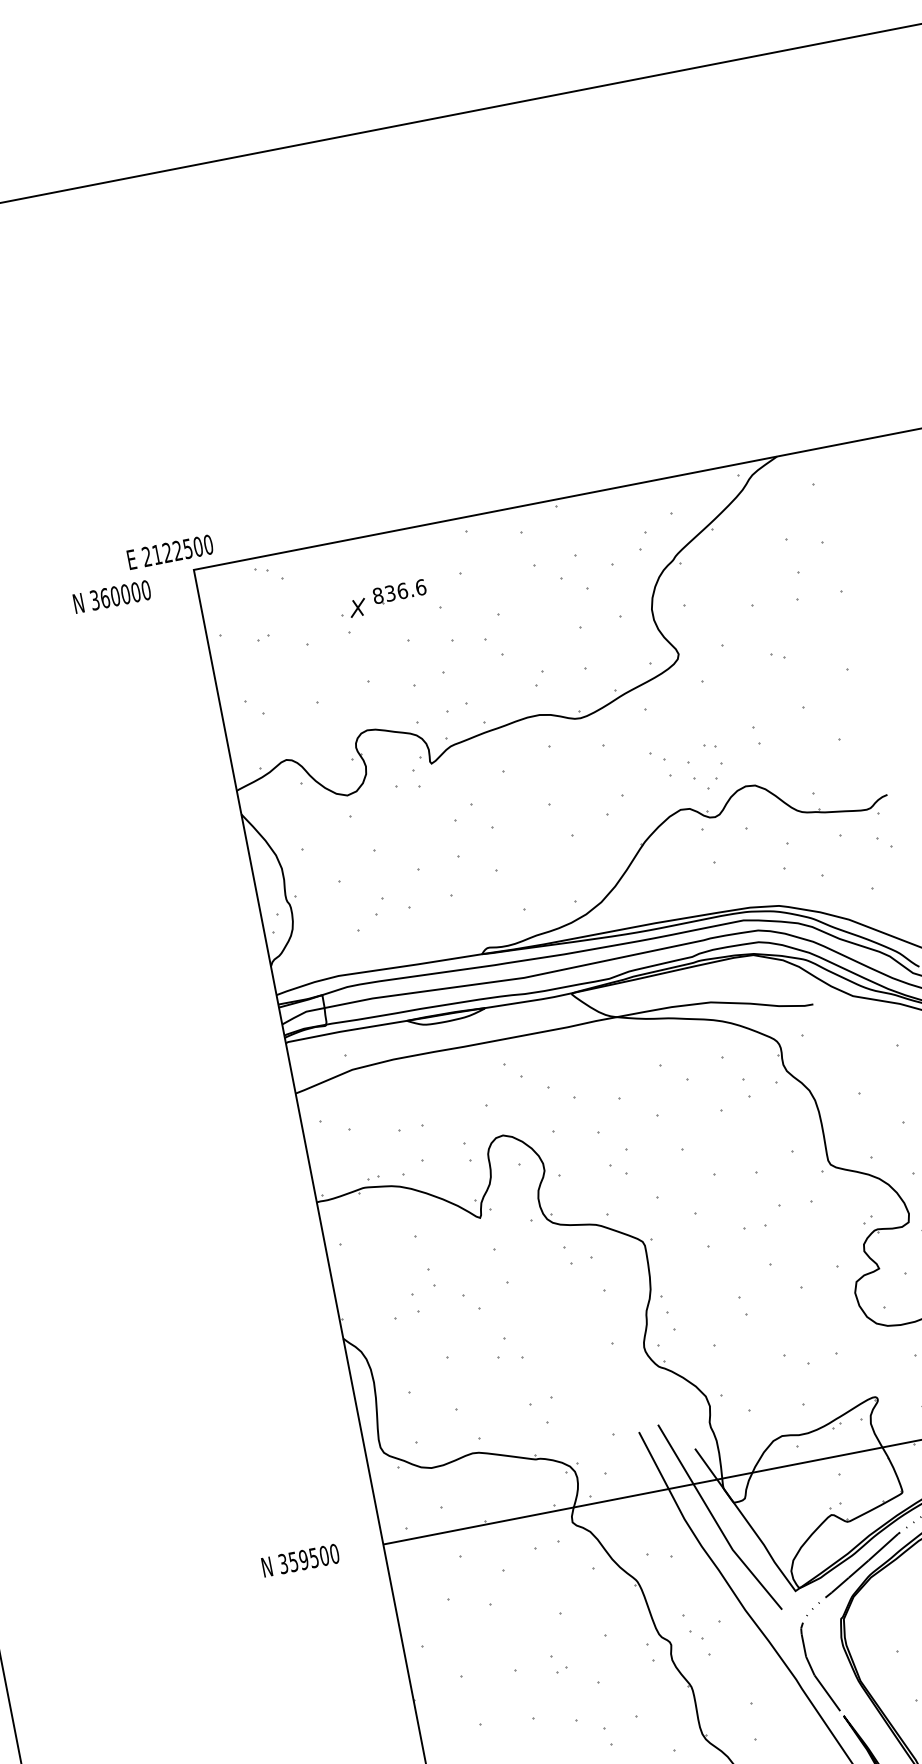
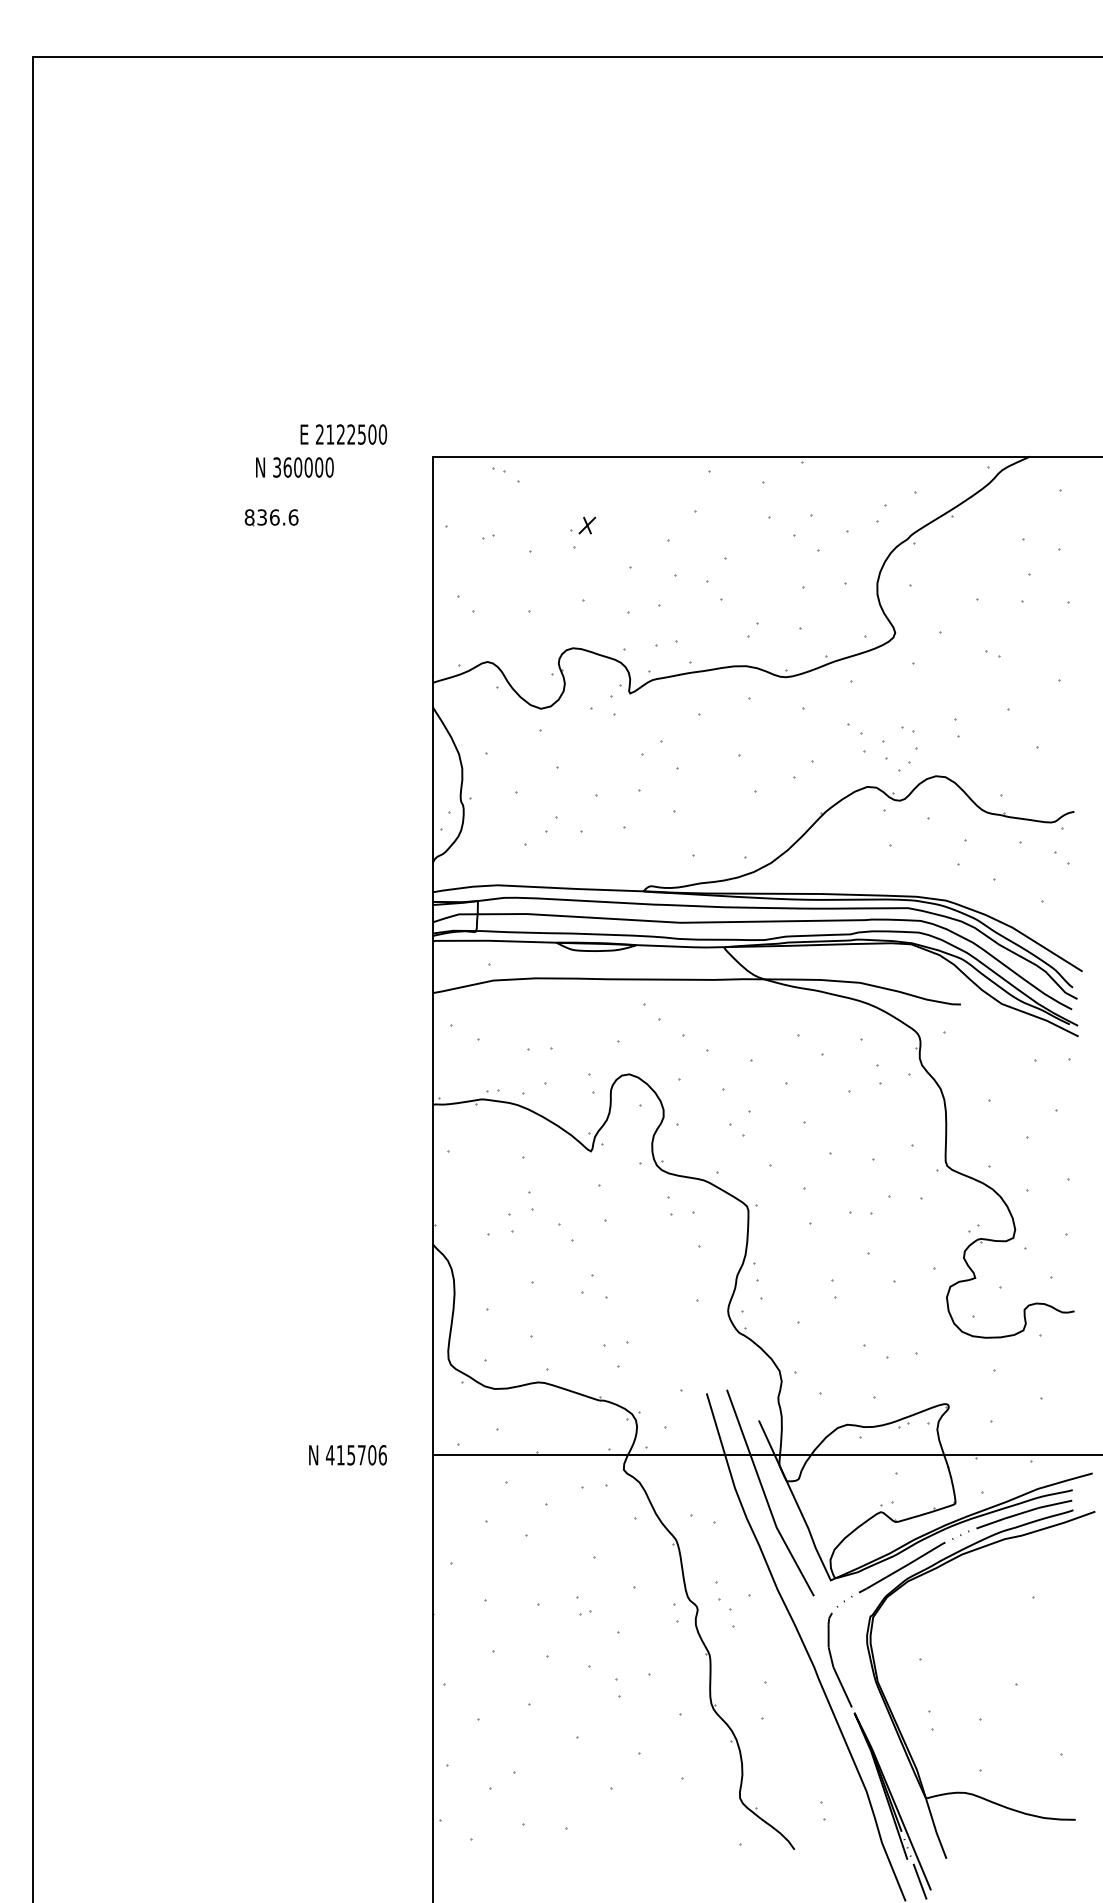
text: (169, 552) -> (343, 434), moved
part: (399, 591) -> (271, 517), moved
text: (111, 596) -> (294, 467), moved
text: (308, 1559) -> (355, 1455), 359500 -> 415706

